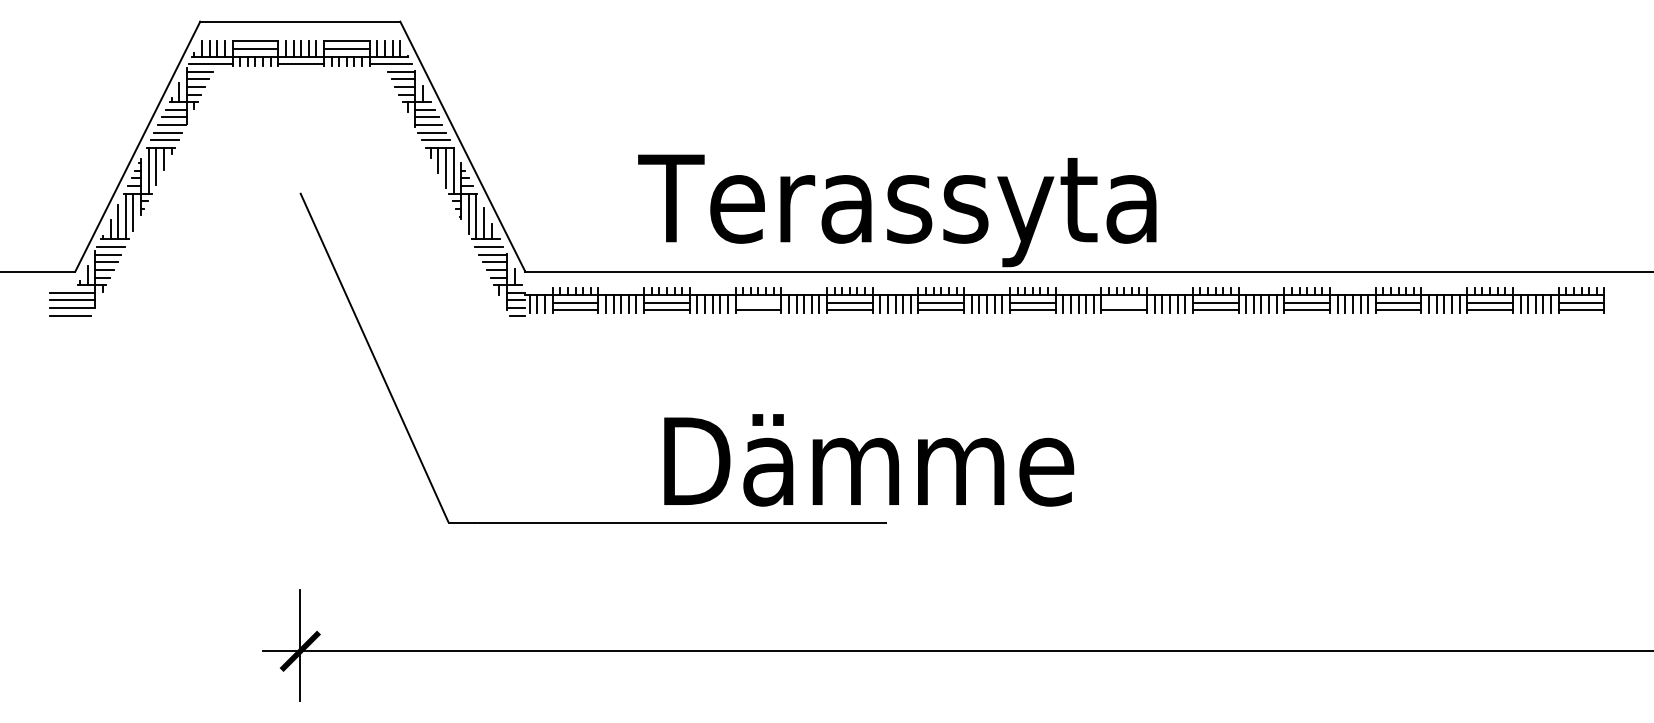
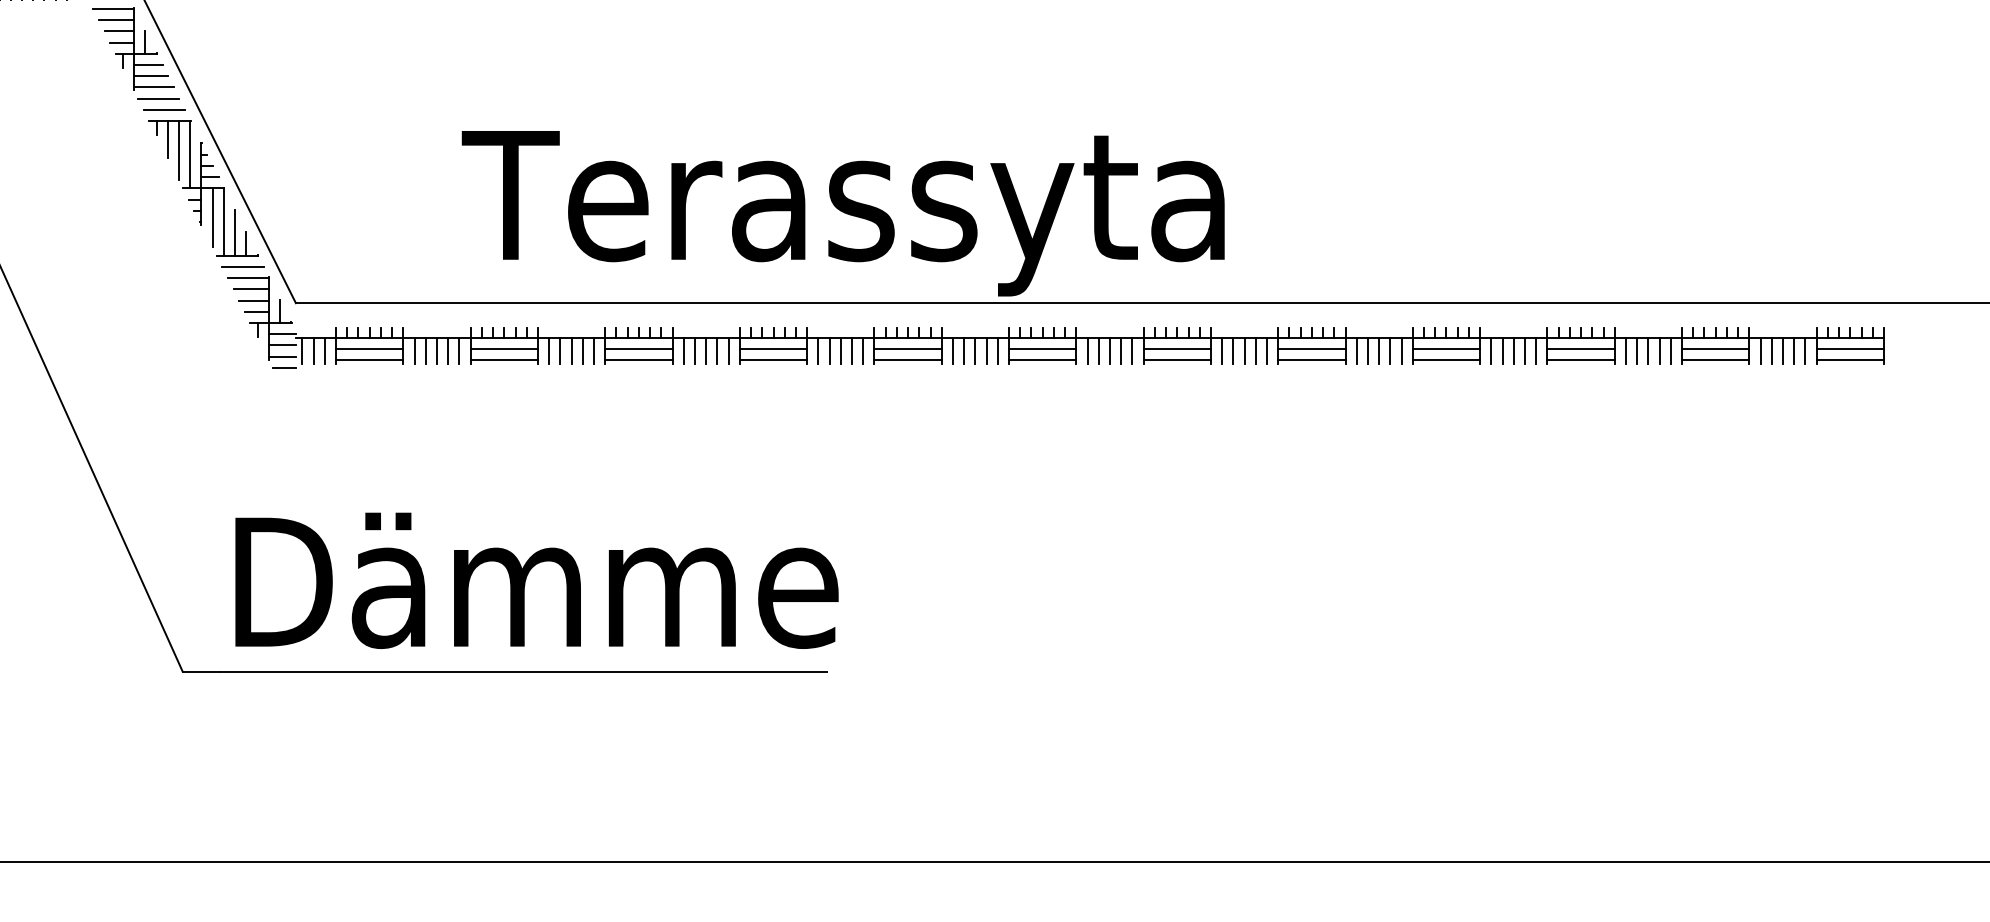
line: (758, 302) -> (639, 348), added
line: (1124, 302) -> (1177, 348), added
text: (869, 460) -> (537, 581), moved

